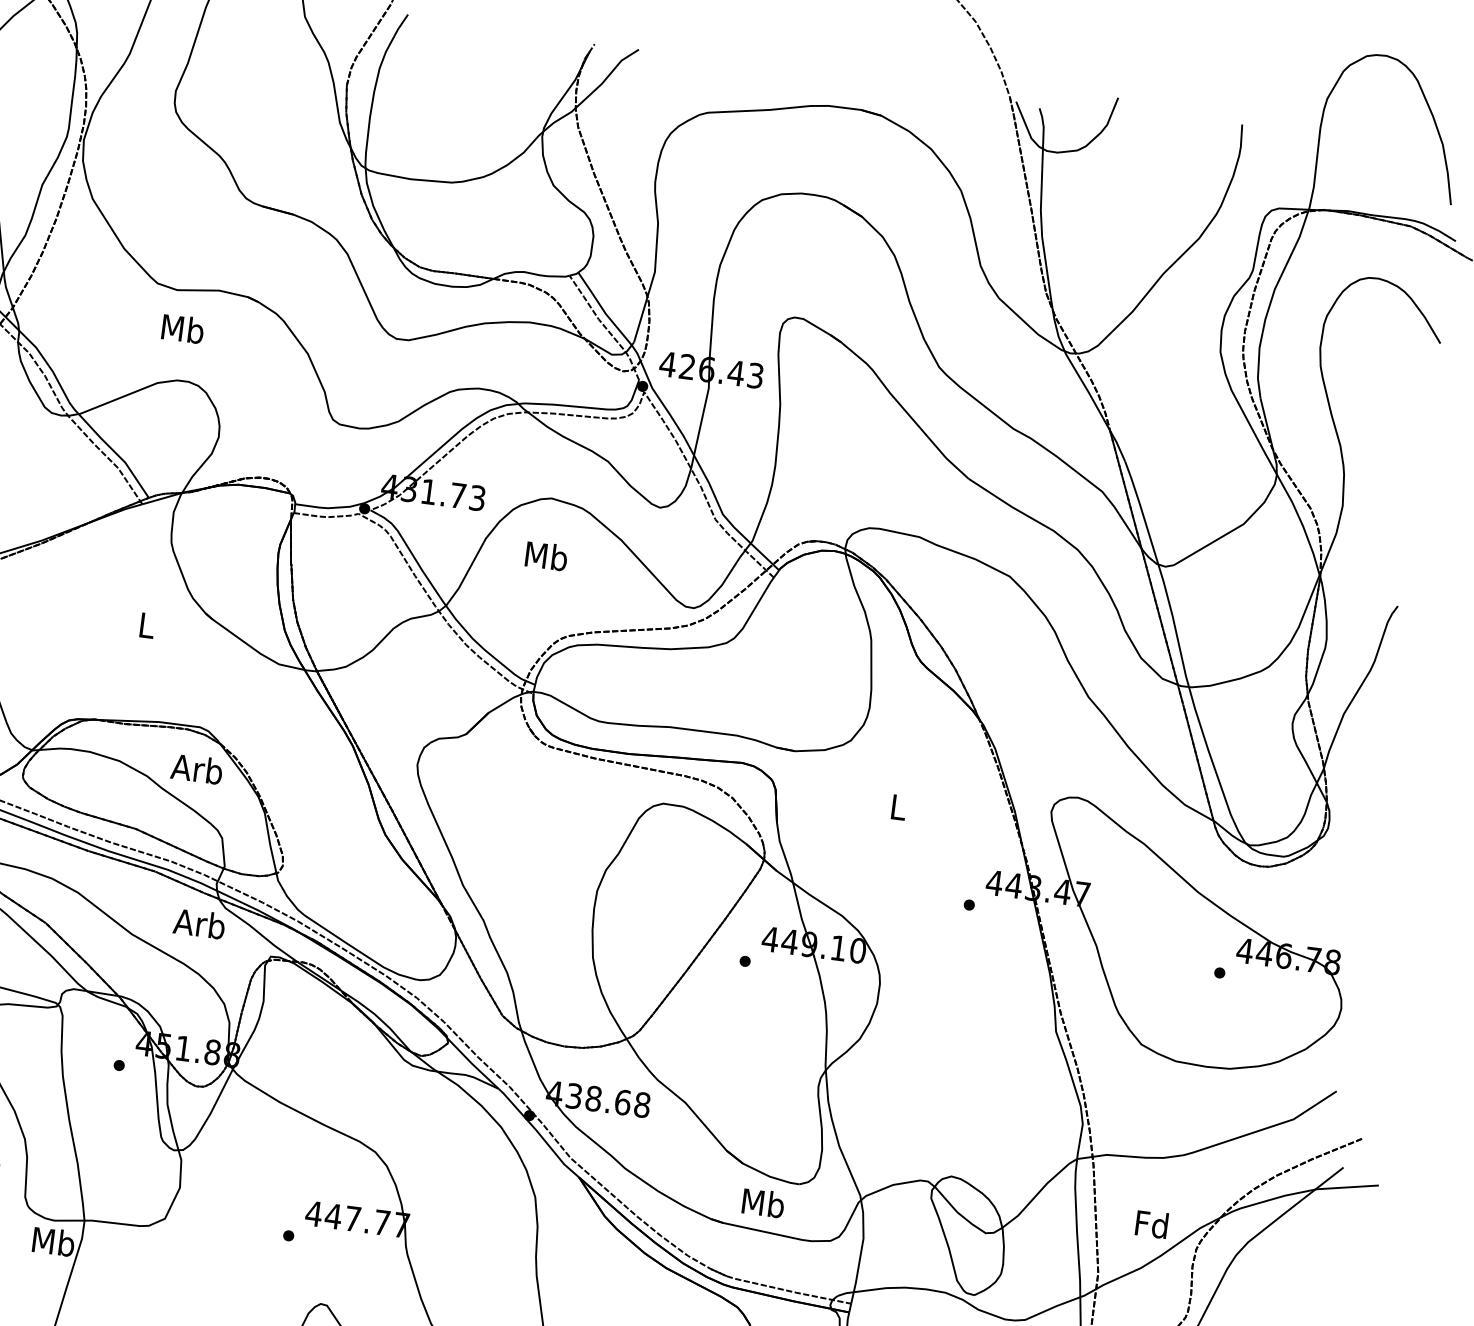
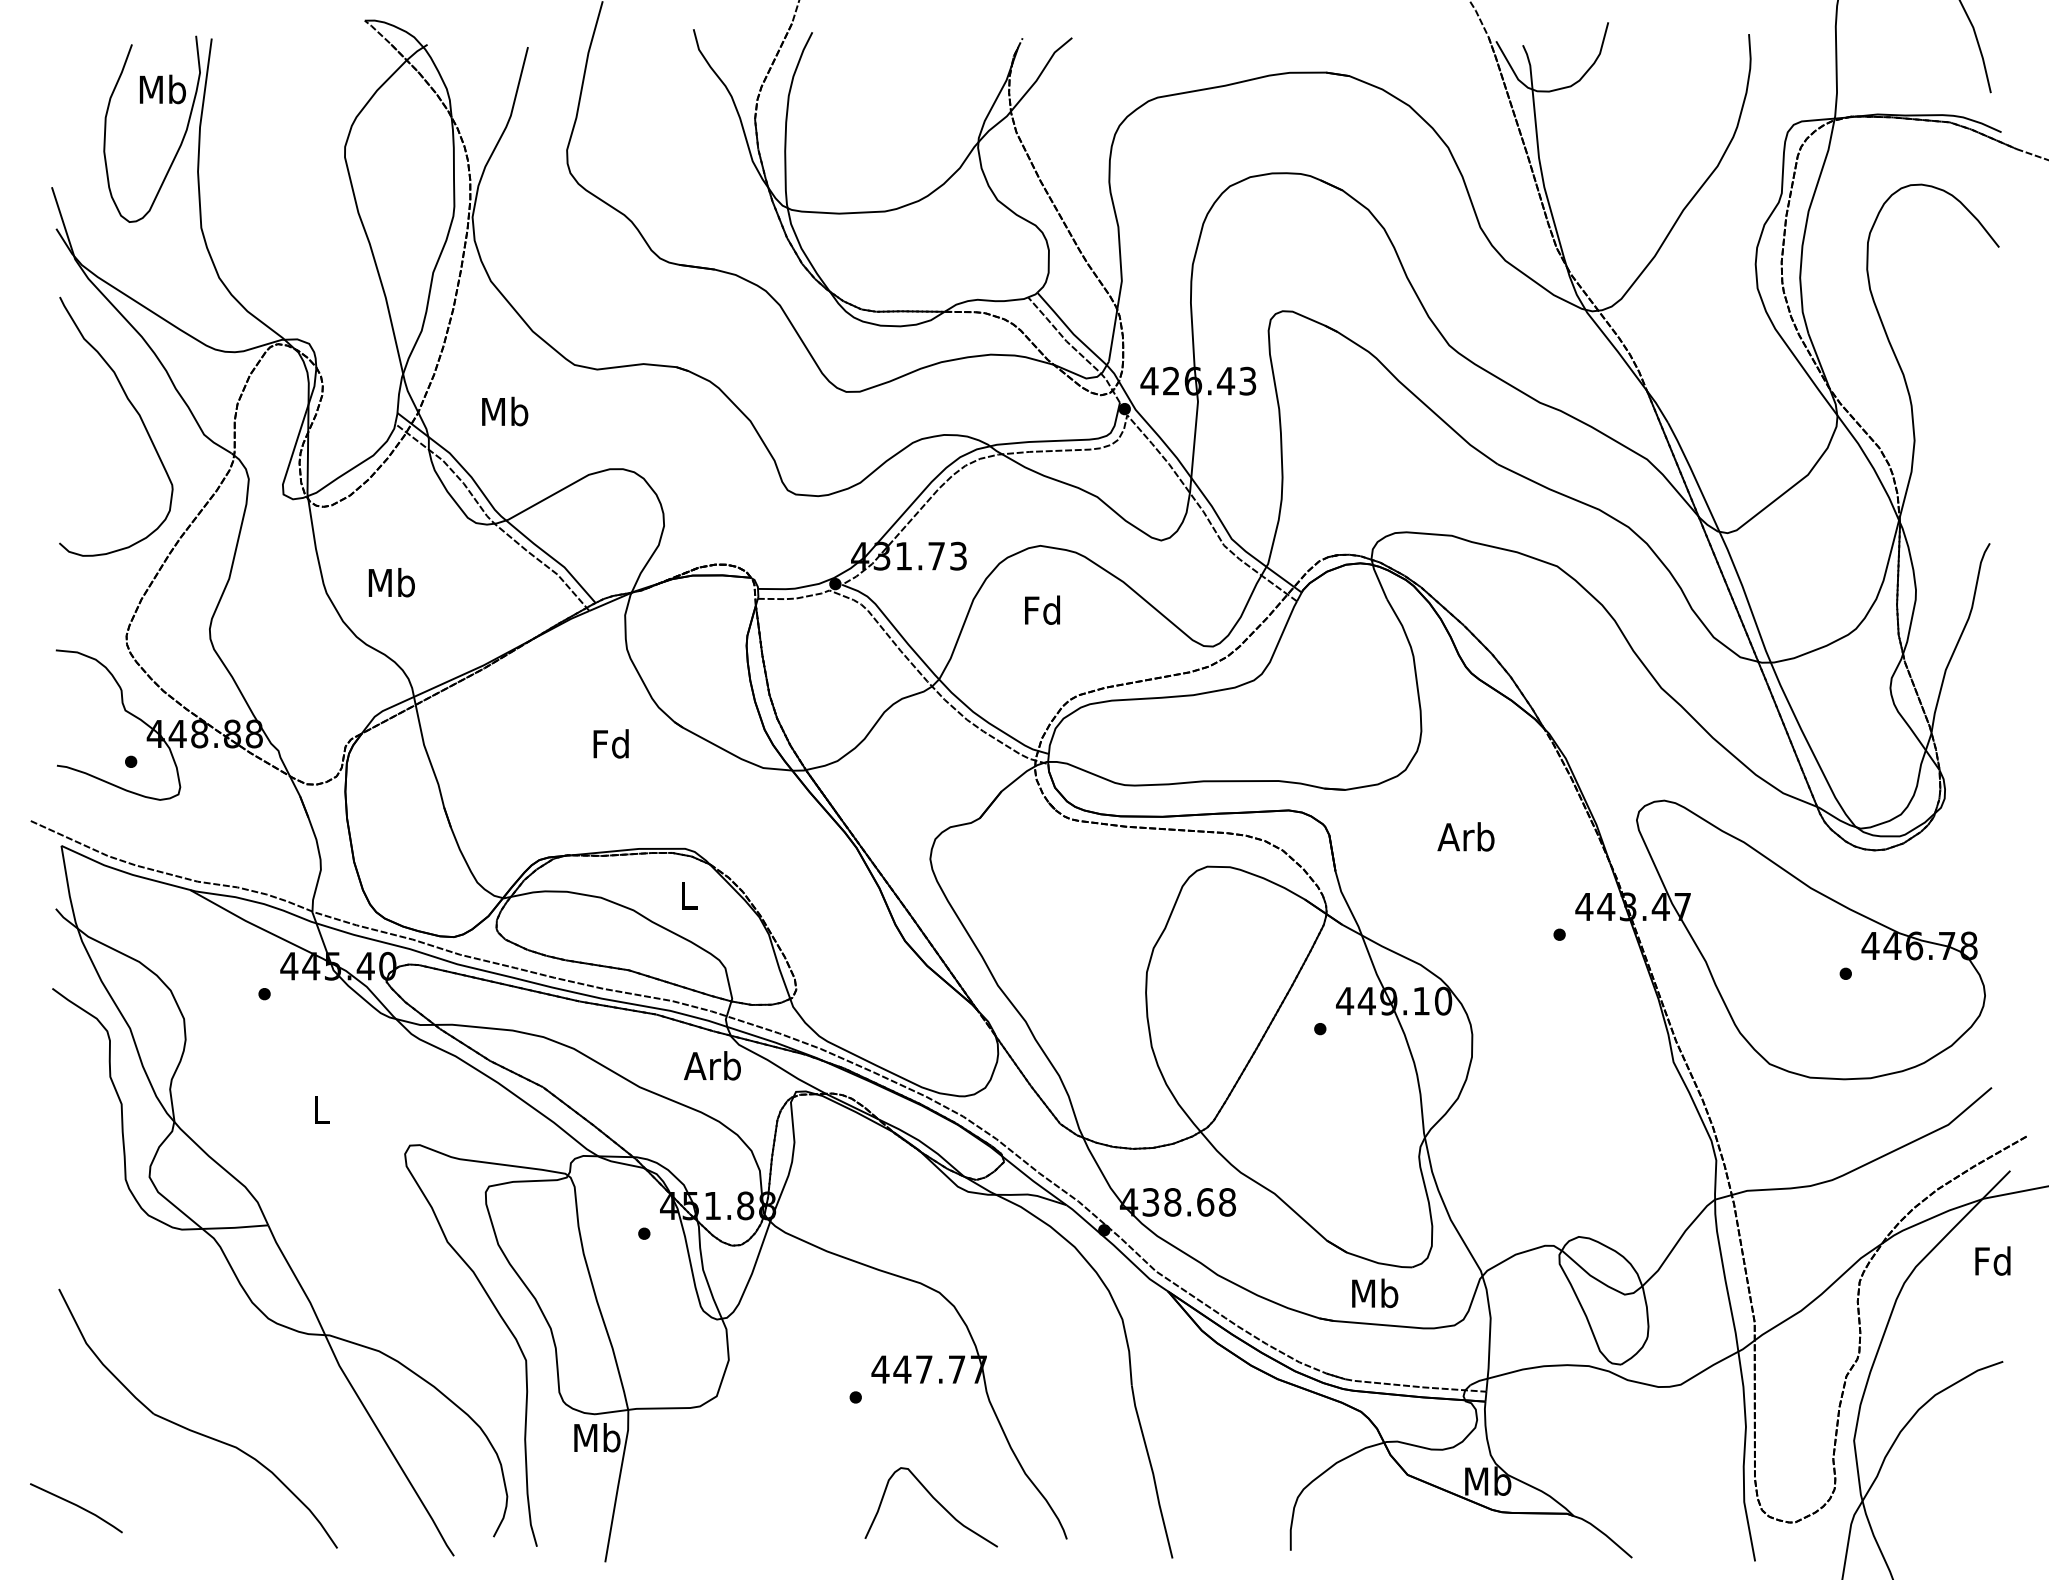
text: (183, 328) -> (505, 411), moved
text: (547, 555) -> (1043, 609), Mb -> Fd
text: (145, 624) -> (610, 743), L -> Fd
text: (196, 769) -> (687, 895), Arb -> L
text: (896, 806) -> (1465, 836), L -> Arb
text: (1151, 1223) -> (1992, 1260), moved

